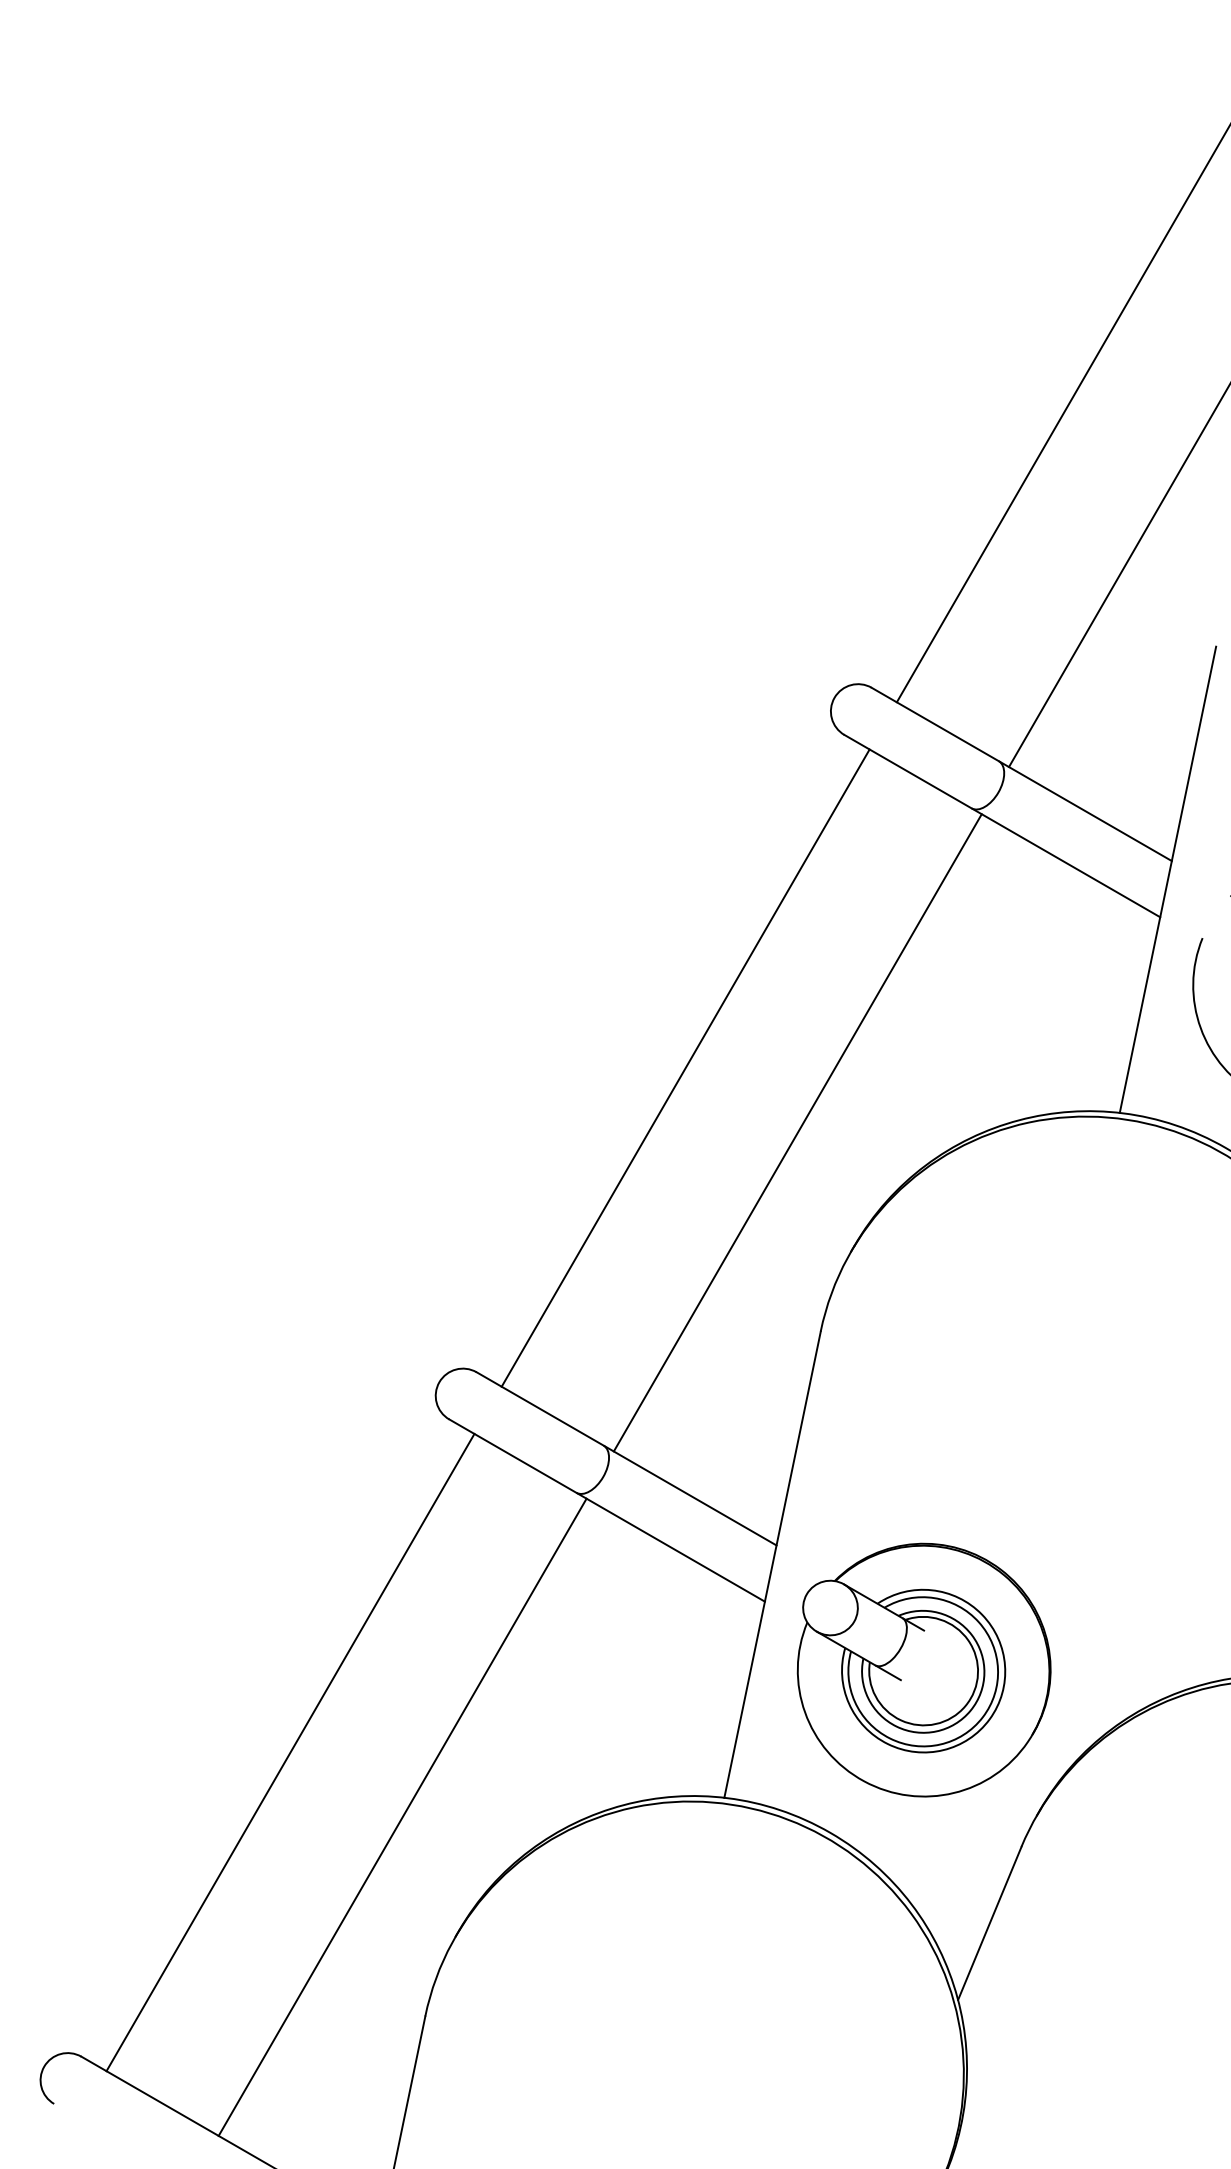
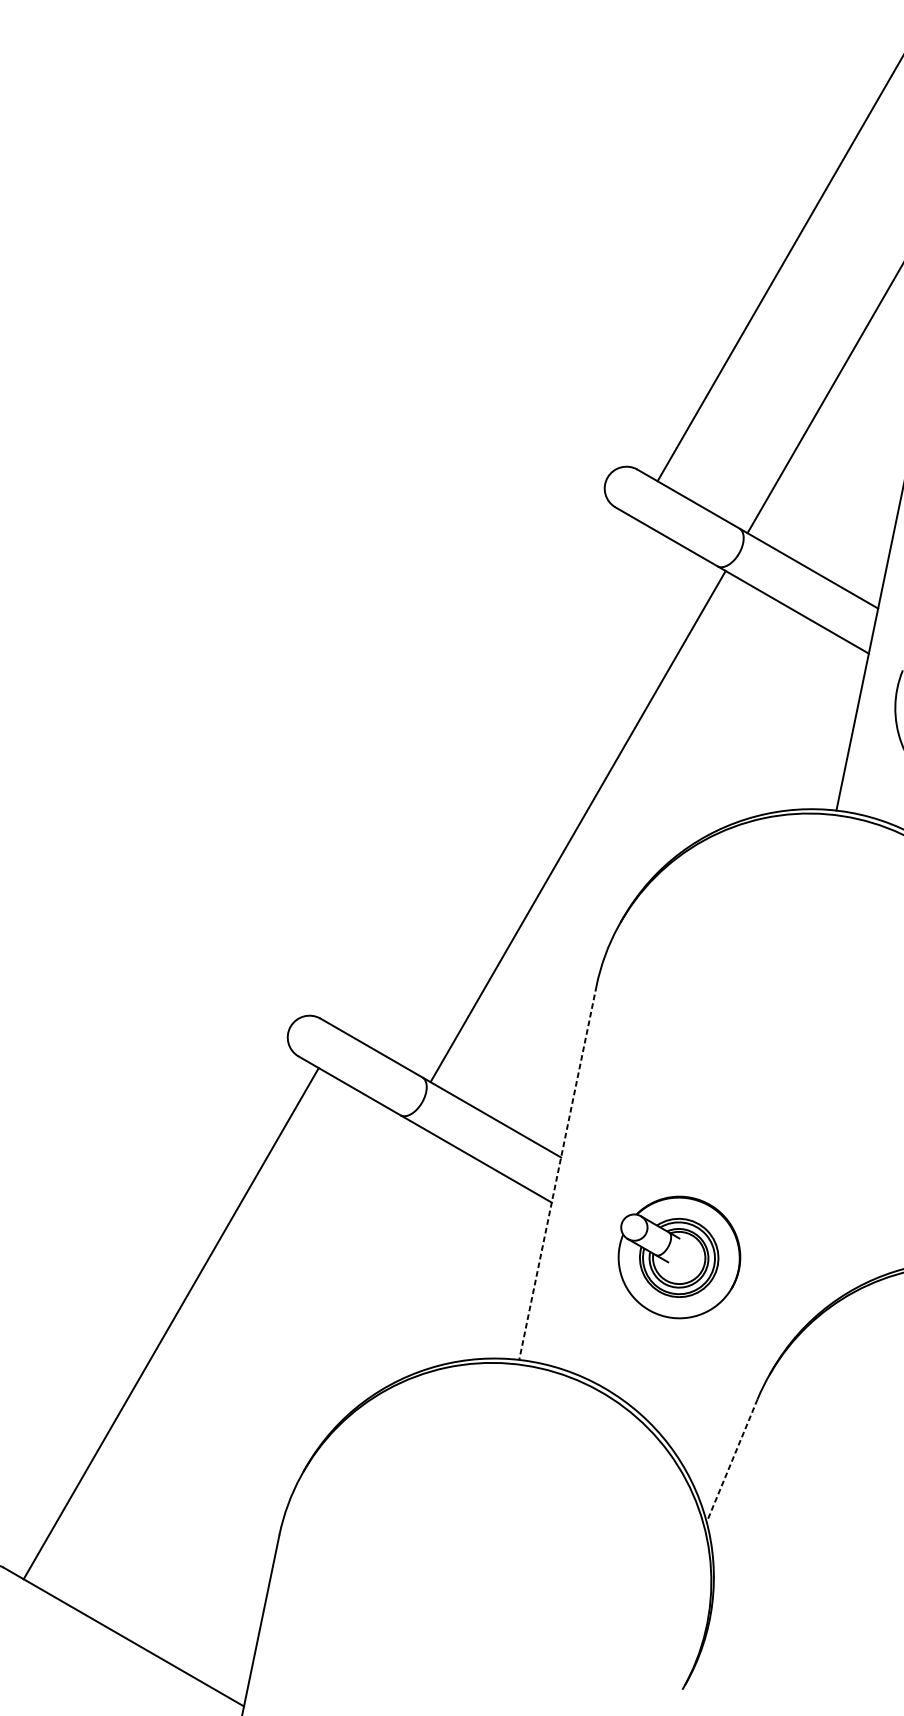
line: (685, 1067) -> (488, 774), removed
line: (772, 1565) -> (557, 1173), solid -> dashed
part: (923, 1669) -> (678, 1257), size x0.6
line: (402, 1816) -> (261, 1374), removed
line: (989, 1923) -> (731, 1460), solid -> dashed

